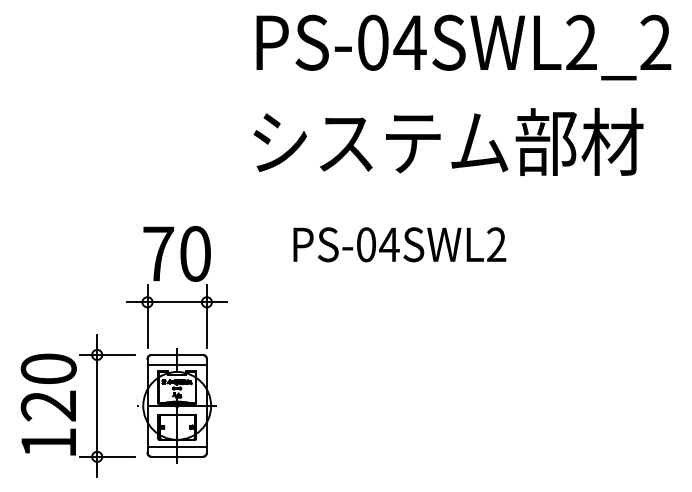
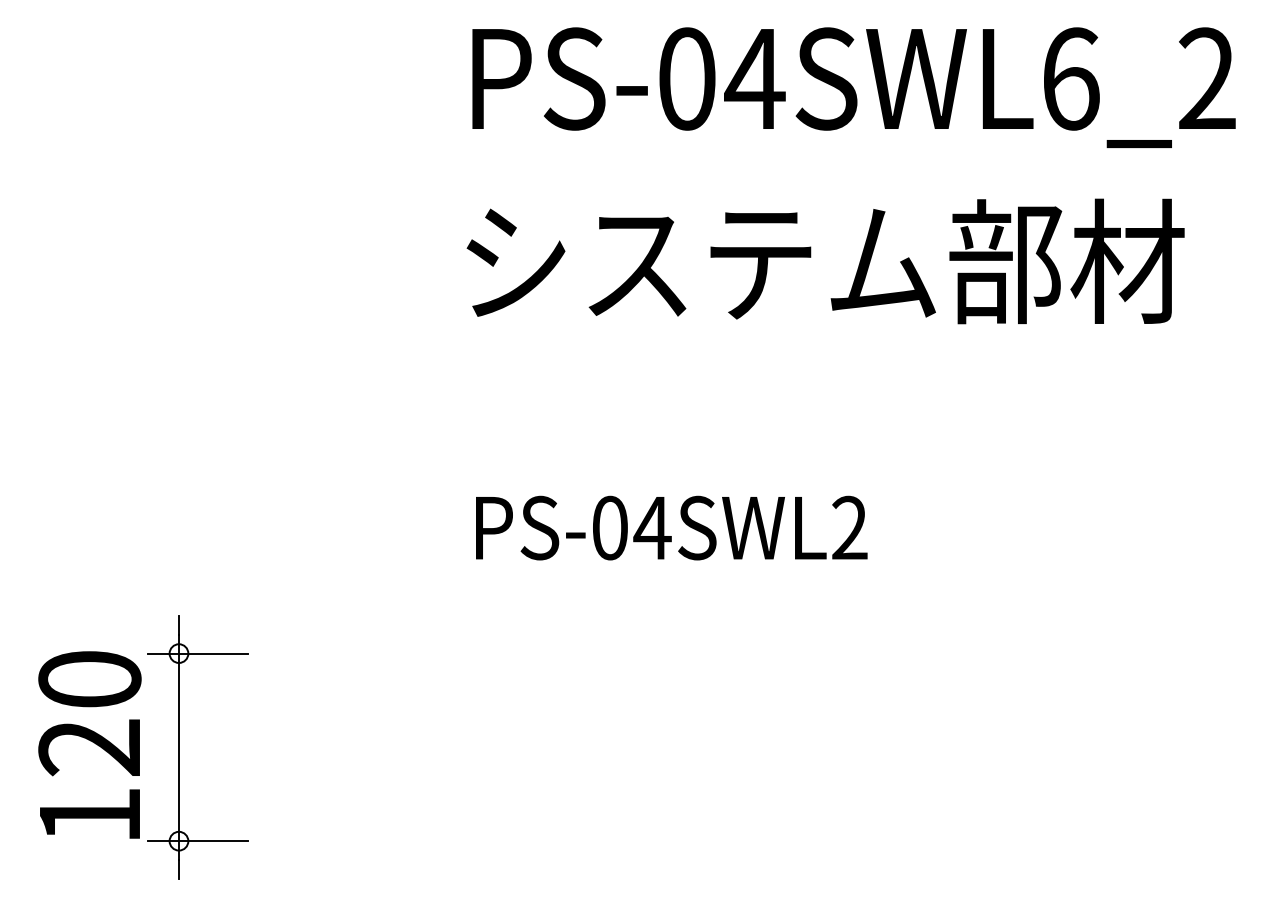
text: (581, 42) -> (1070, 78), PS-04SWL2_2 -> PS-04SWL6_2
text: (399, 244) -> (671, 527), moved
part: (176, 344) -> (324, 634), removed

